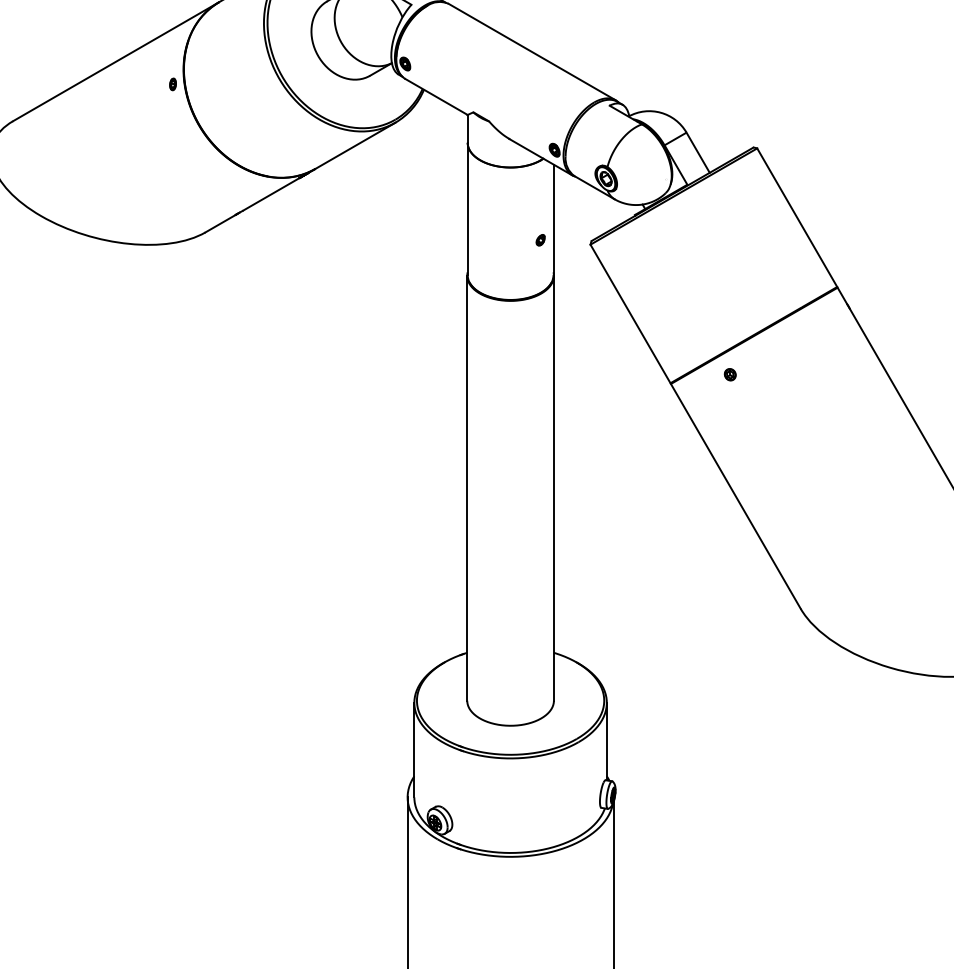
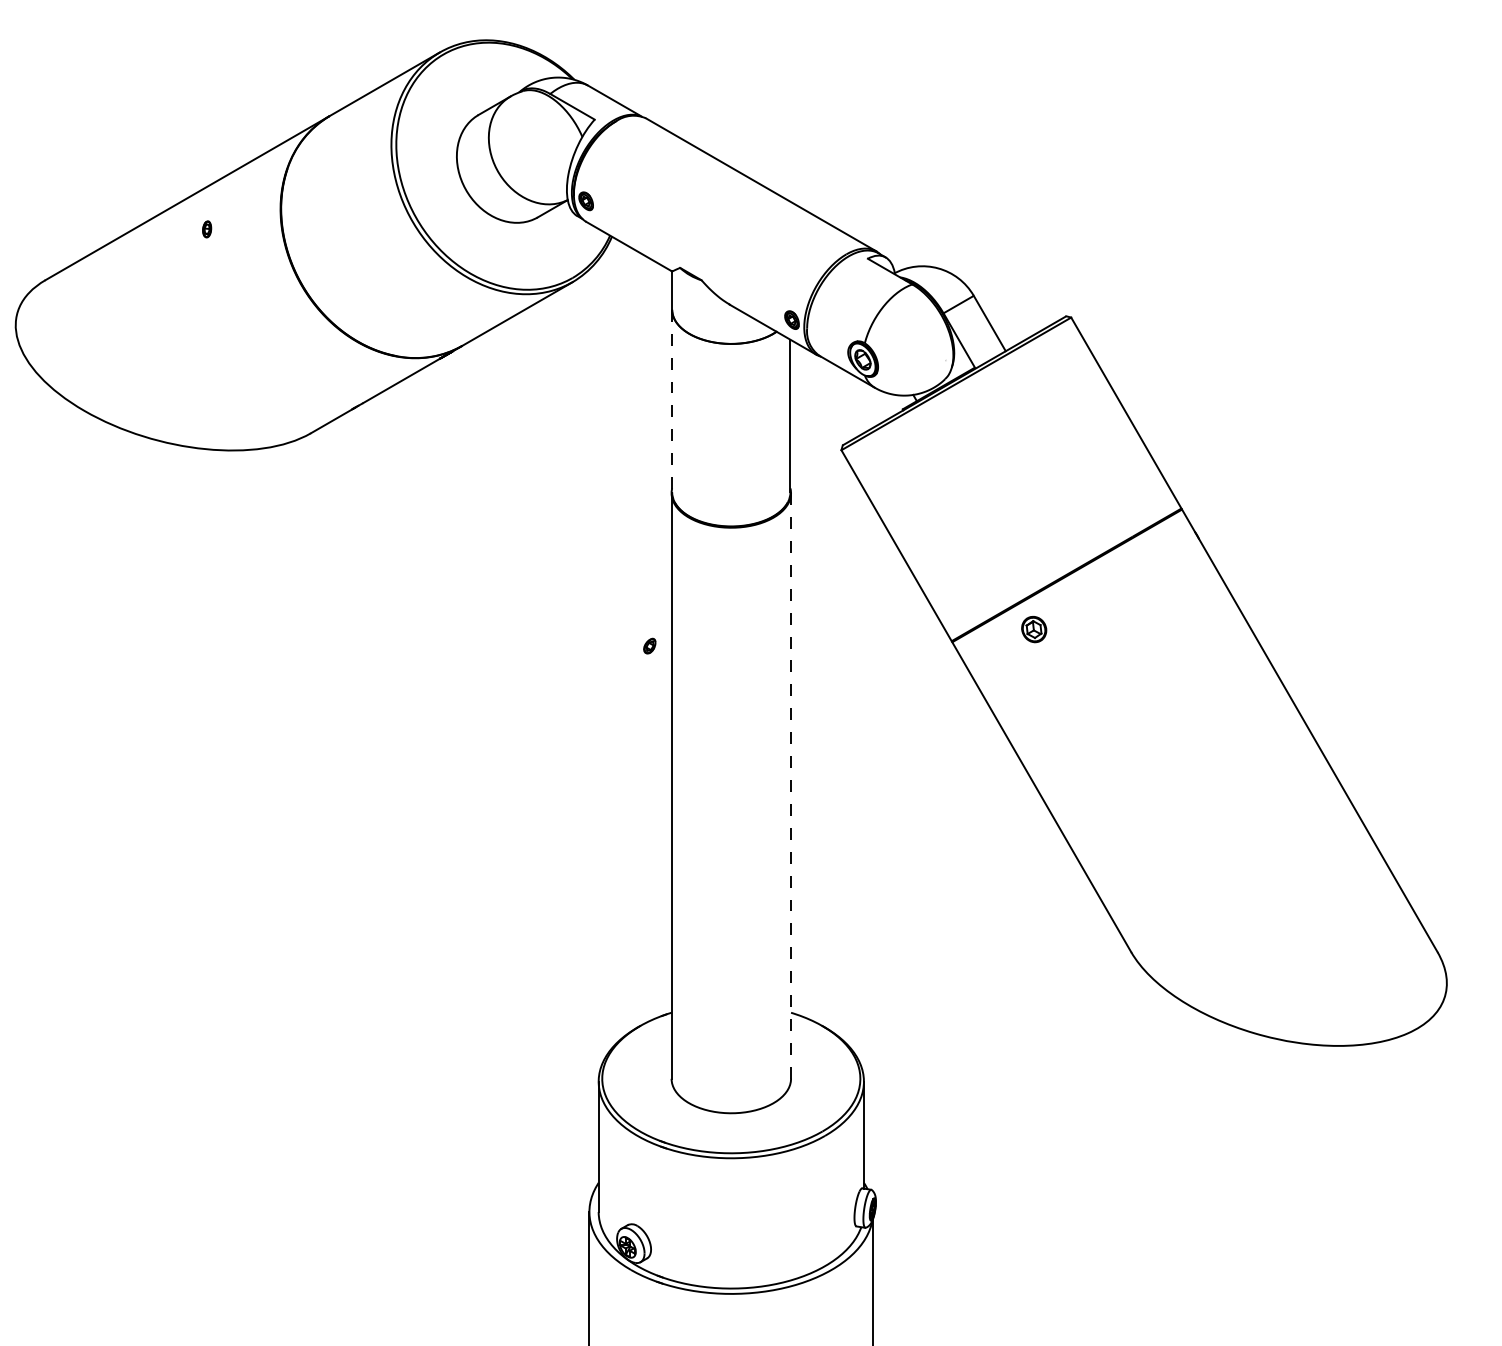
part: (173, 84) -> (207, 229), moved
line: (467, 209) -> (672, 401), solid -> dashed
part: (540, 239) -> (649, 645), moved
part: (729, 374) -> (1033, 629), size x1.6
line: (554, 488) -> (791, 786), solid -> dashed

